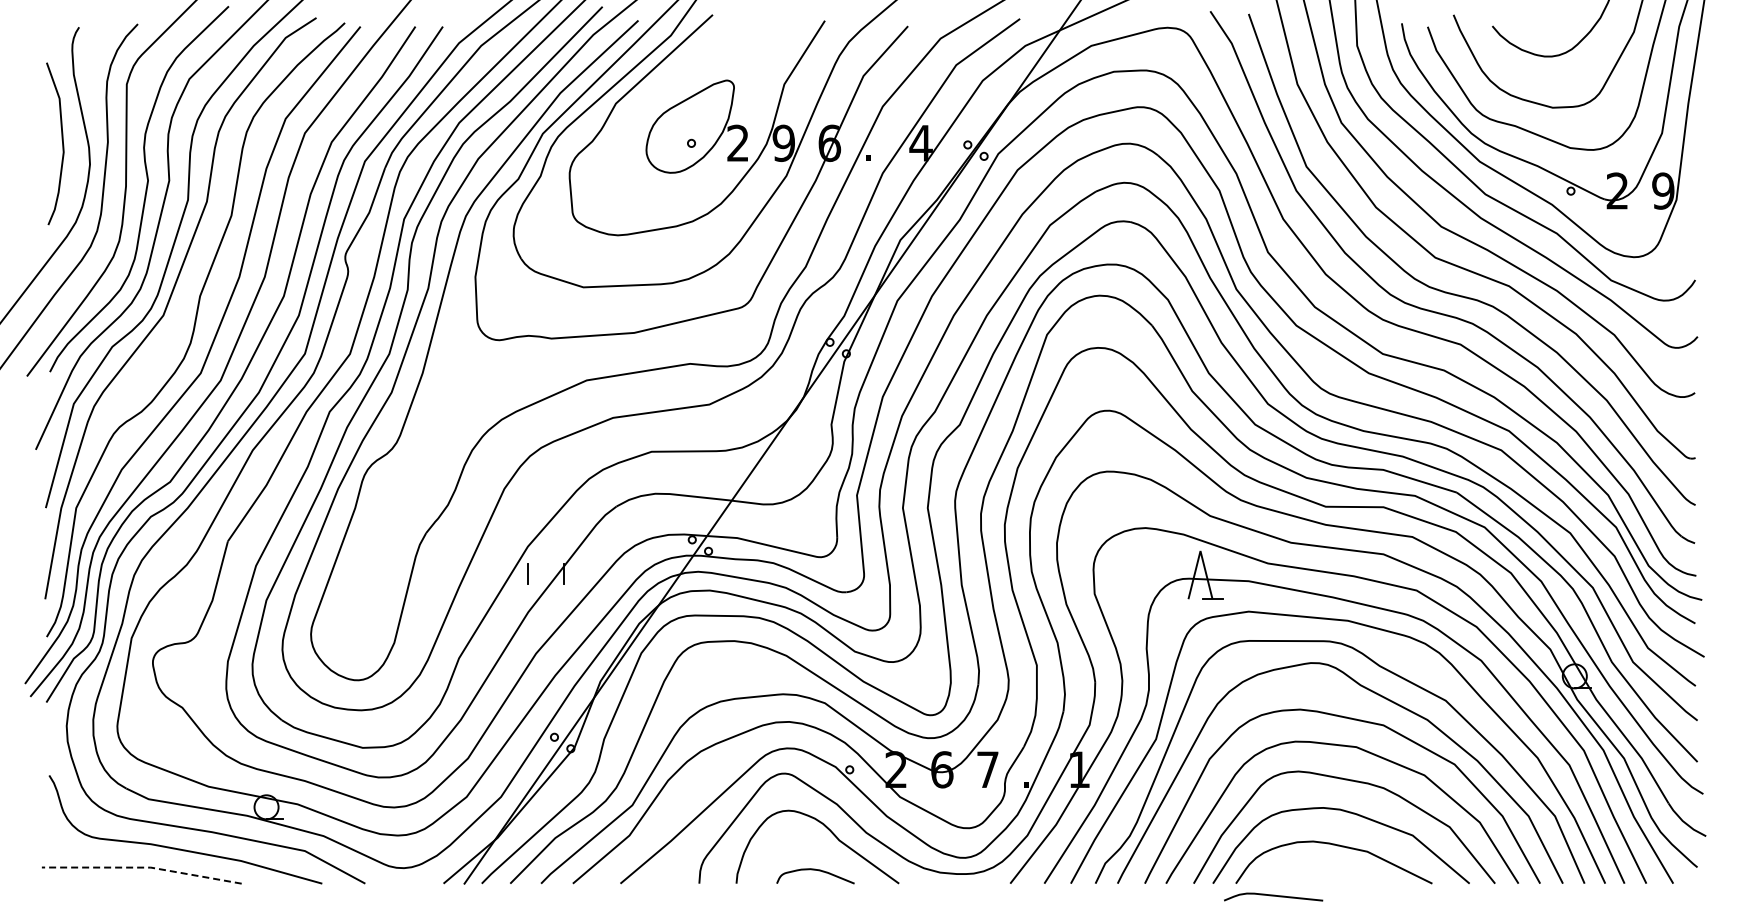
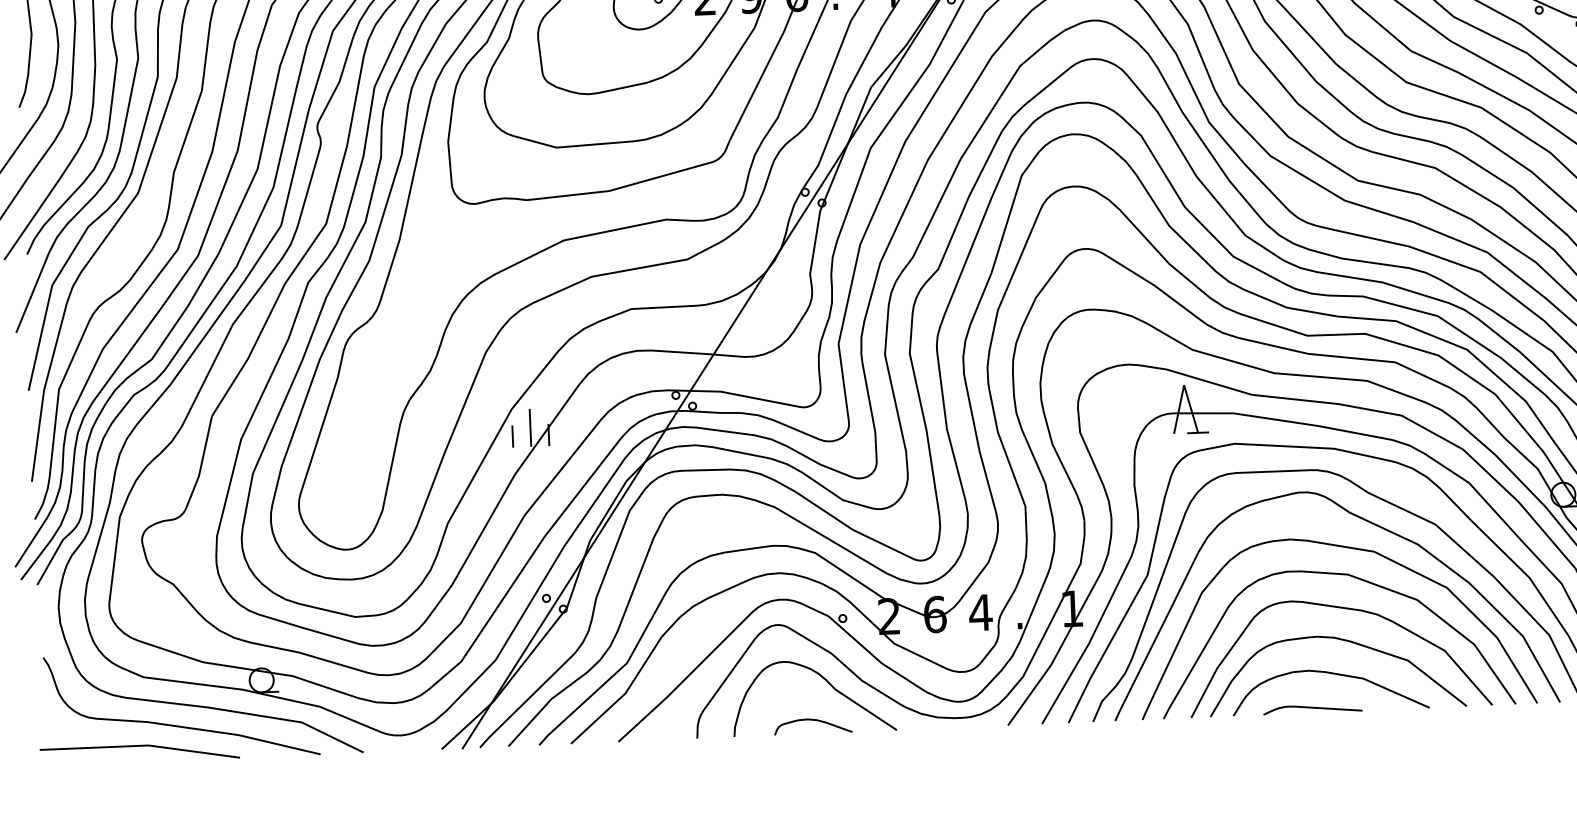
line: (545, 566) -> (530, 428), added
text: (987, 769) -> (980, 612), 7 -> 4
line: (142, 867) -> (140, 745), dashed -> solid
curve: (1273, 896) -> (1312, 708), moved

